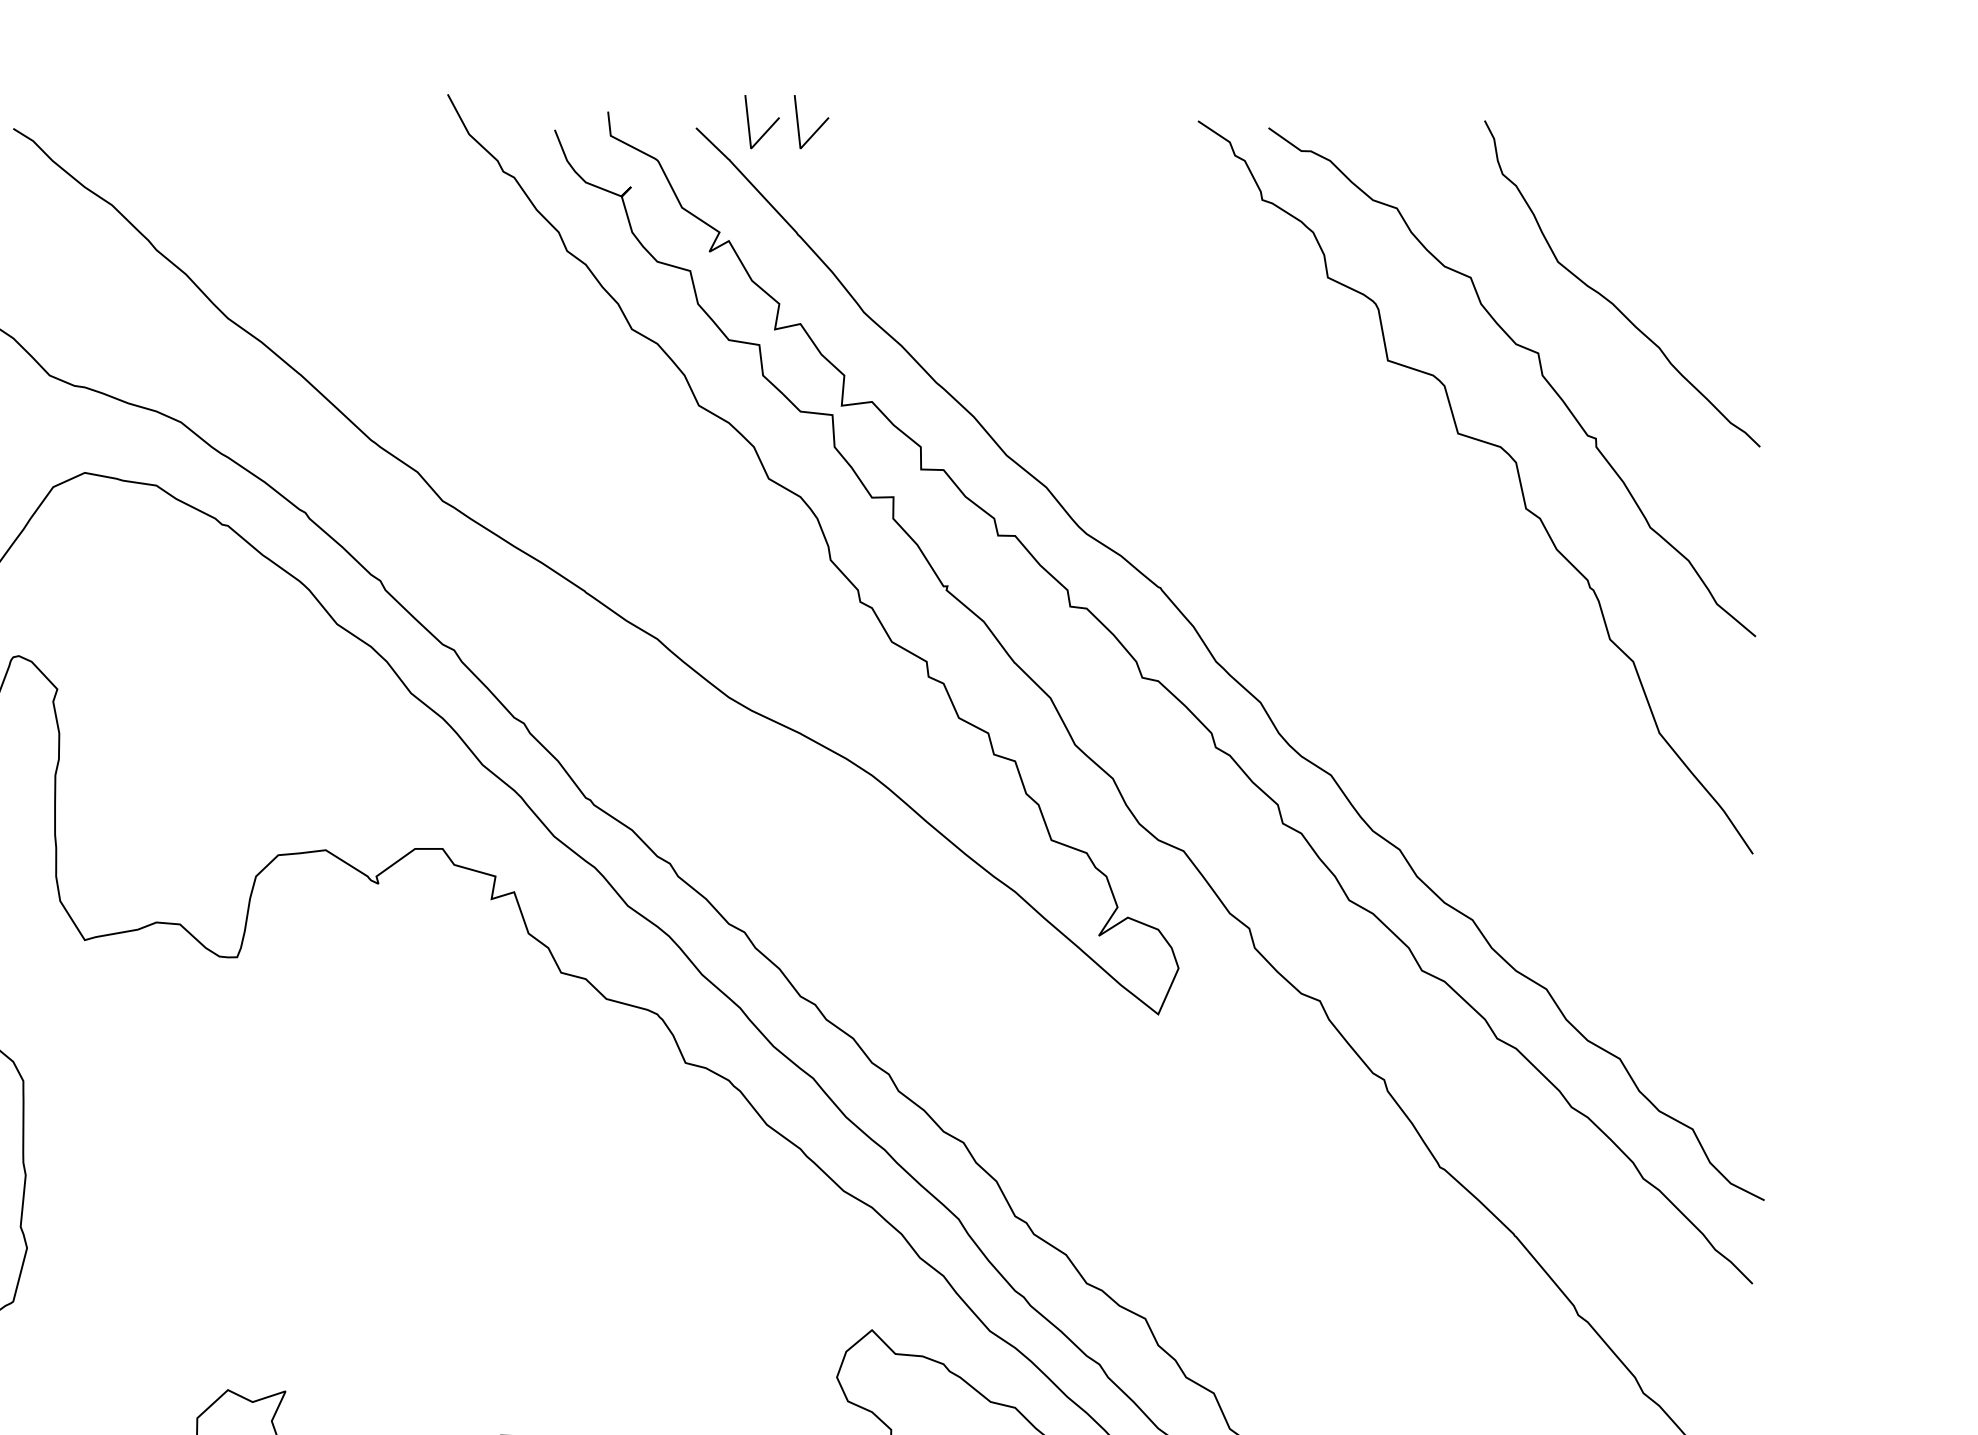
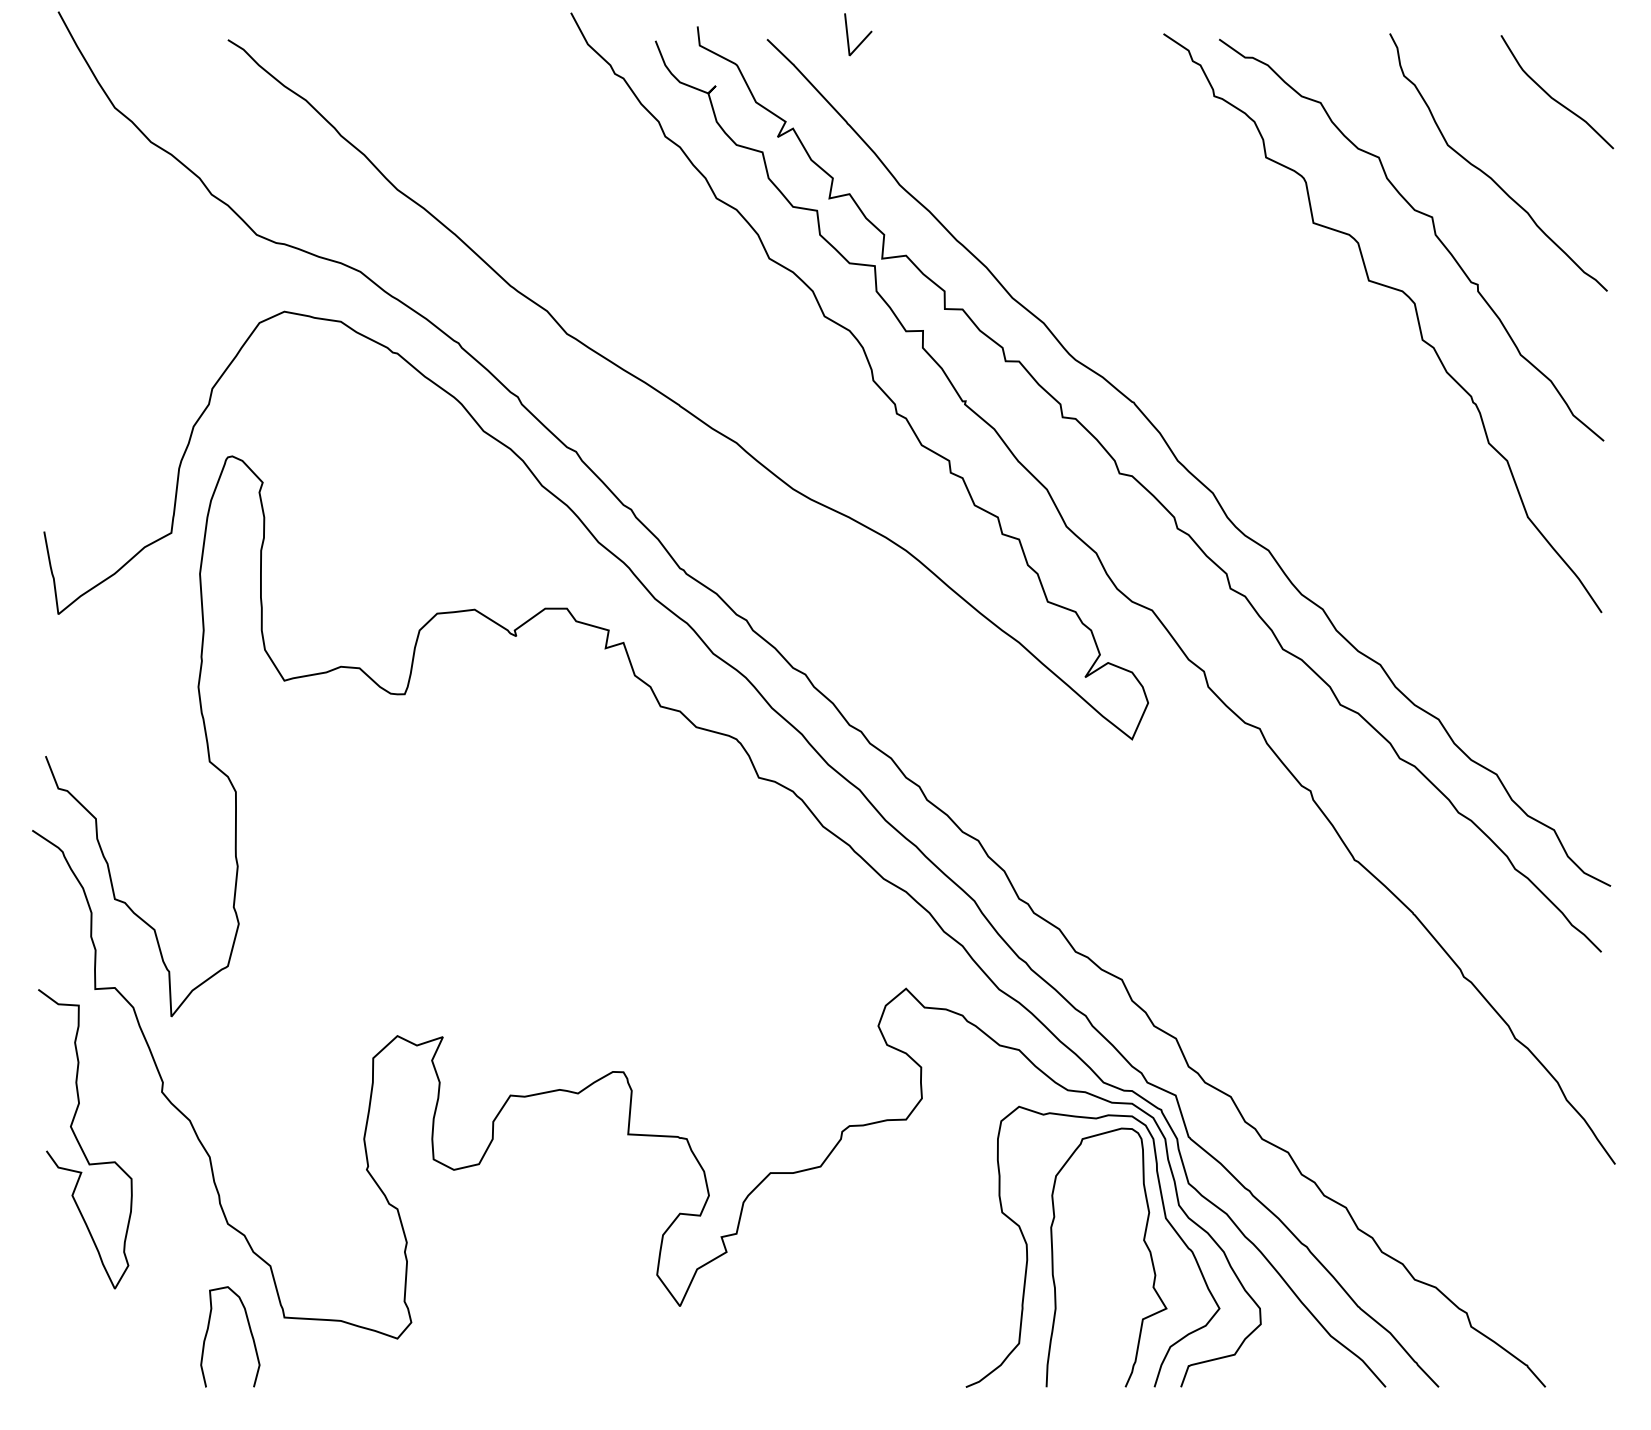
line: (769, 125) -> (825, 37), removed
curve: (1693, 202) -> (1554, 98), added

